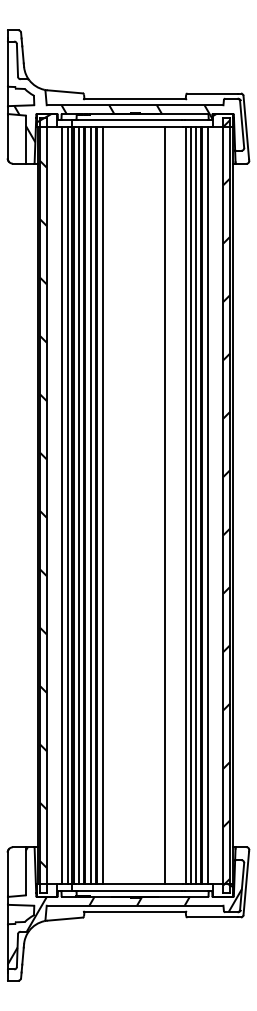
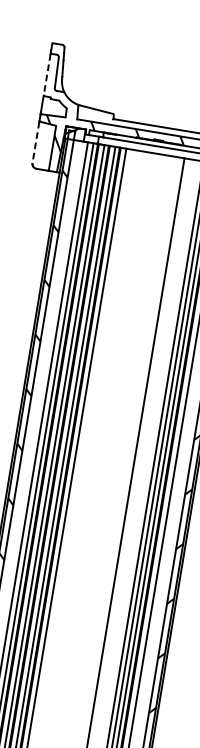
line: (7, 64) -> (46, 75), solid -> dashed
line: (7, 137) -> (35, 143), solid -> dashed

